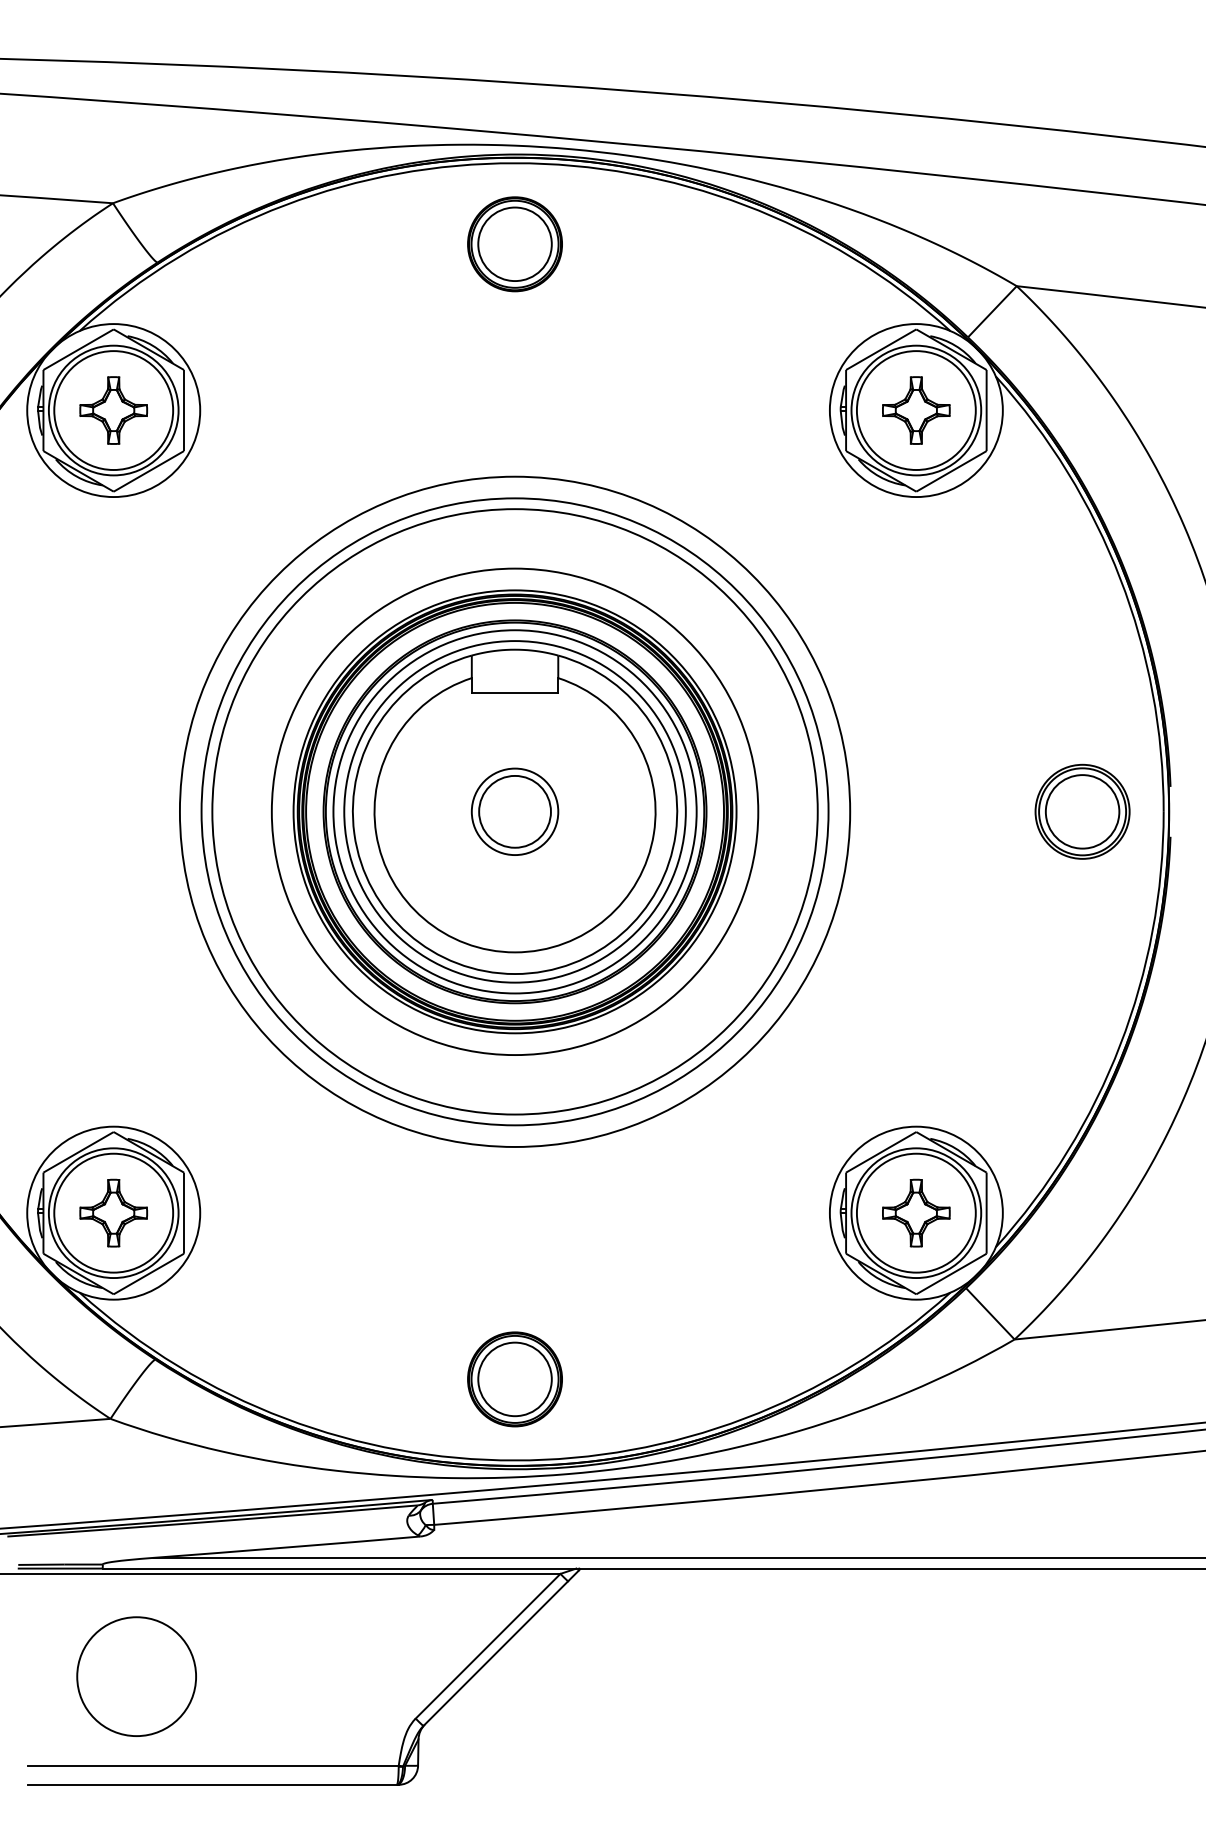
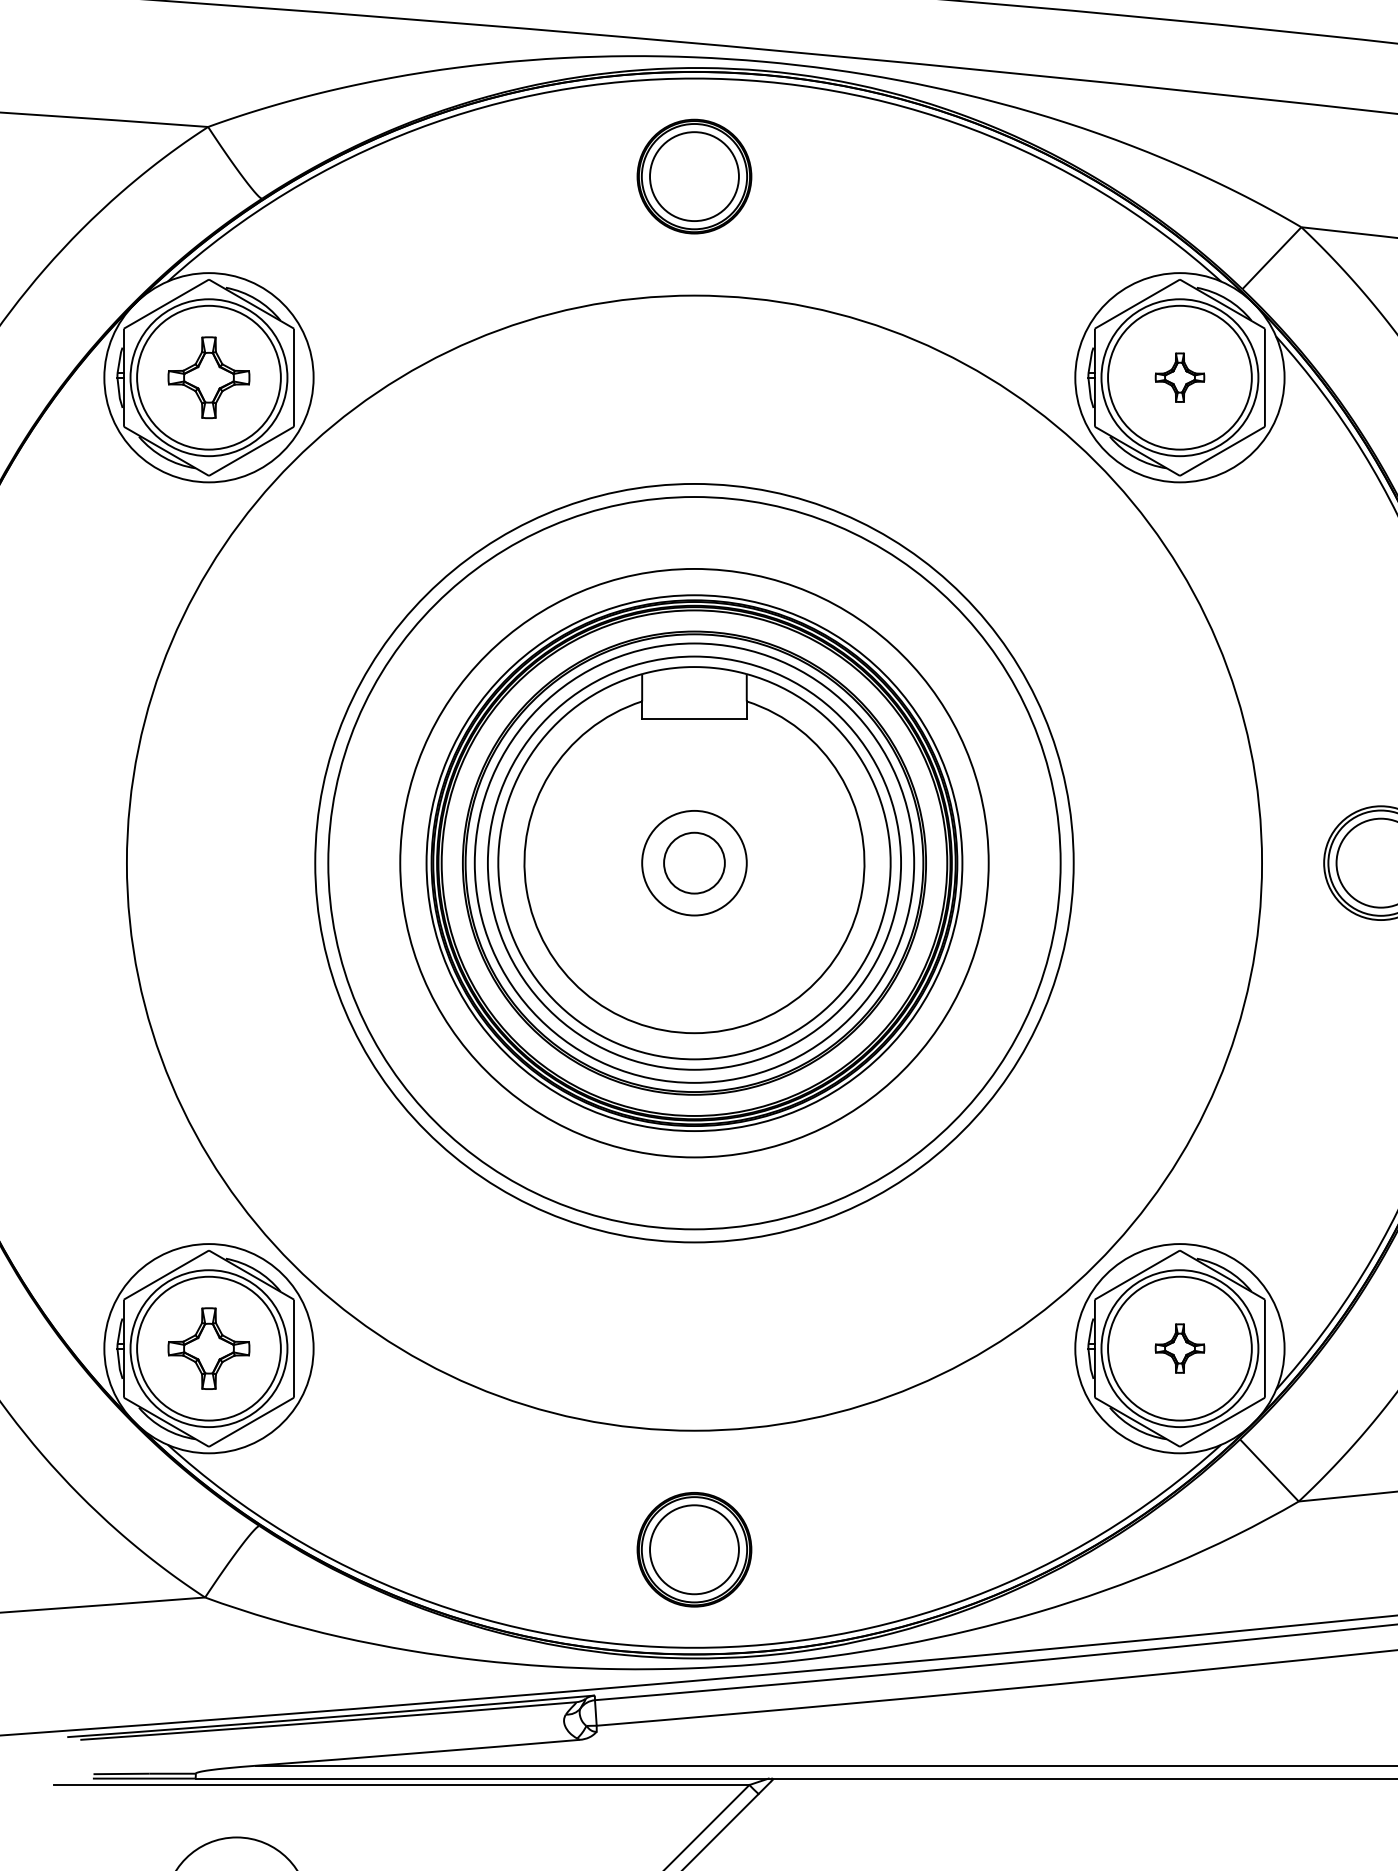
part: (916, 410) -> (1180, 377), size x0.6
circle: (514, 811) -> (693, 862), size x0.7
circle: (514, 811) -> (693, 862), size x1.4
part: (916, 1212) -> (1180, 1347), size x0.6

